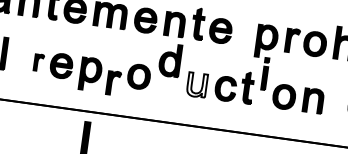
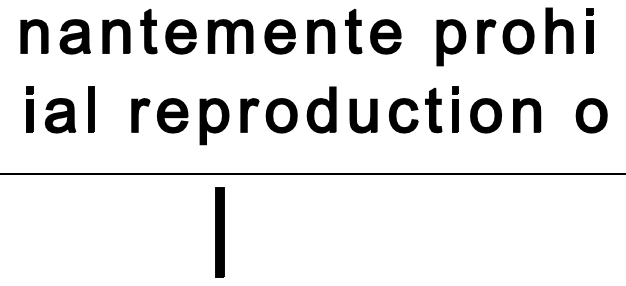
part: (170, 59) -> (321, 109), moved
part: (38, 62) -> (140, 115), size x1.43
part: (265, 73) -> (455, 109), moved
part: (113, 83) -> (249, 115), moved
fill: (197, 84) -> (363, 115), added

